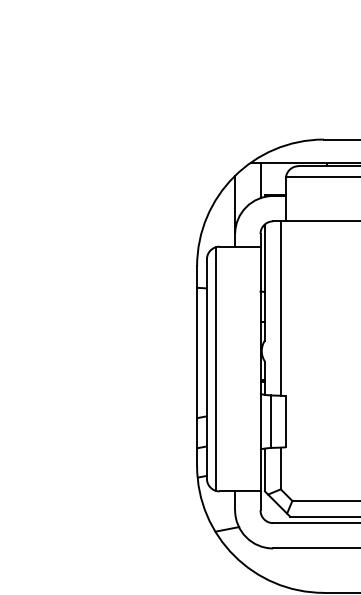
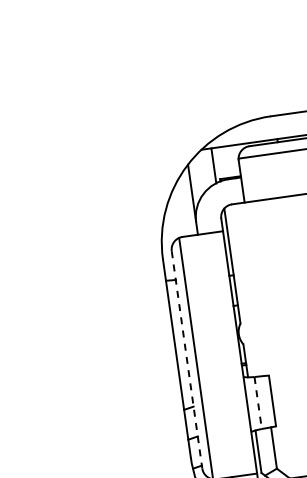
line: (280, 308) -> (251, 289), removed
line: (206, 369) -> (186, 360), solid -> dashed
line: (271, 422) -> (258, 403), solid -> dashed

